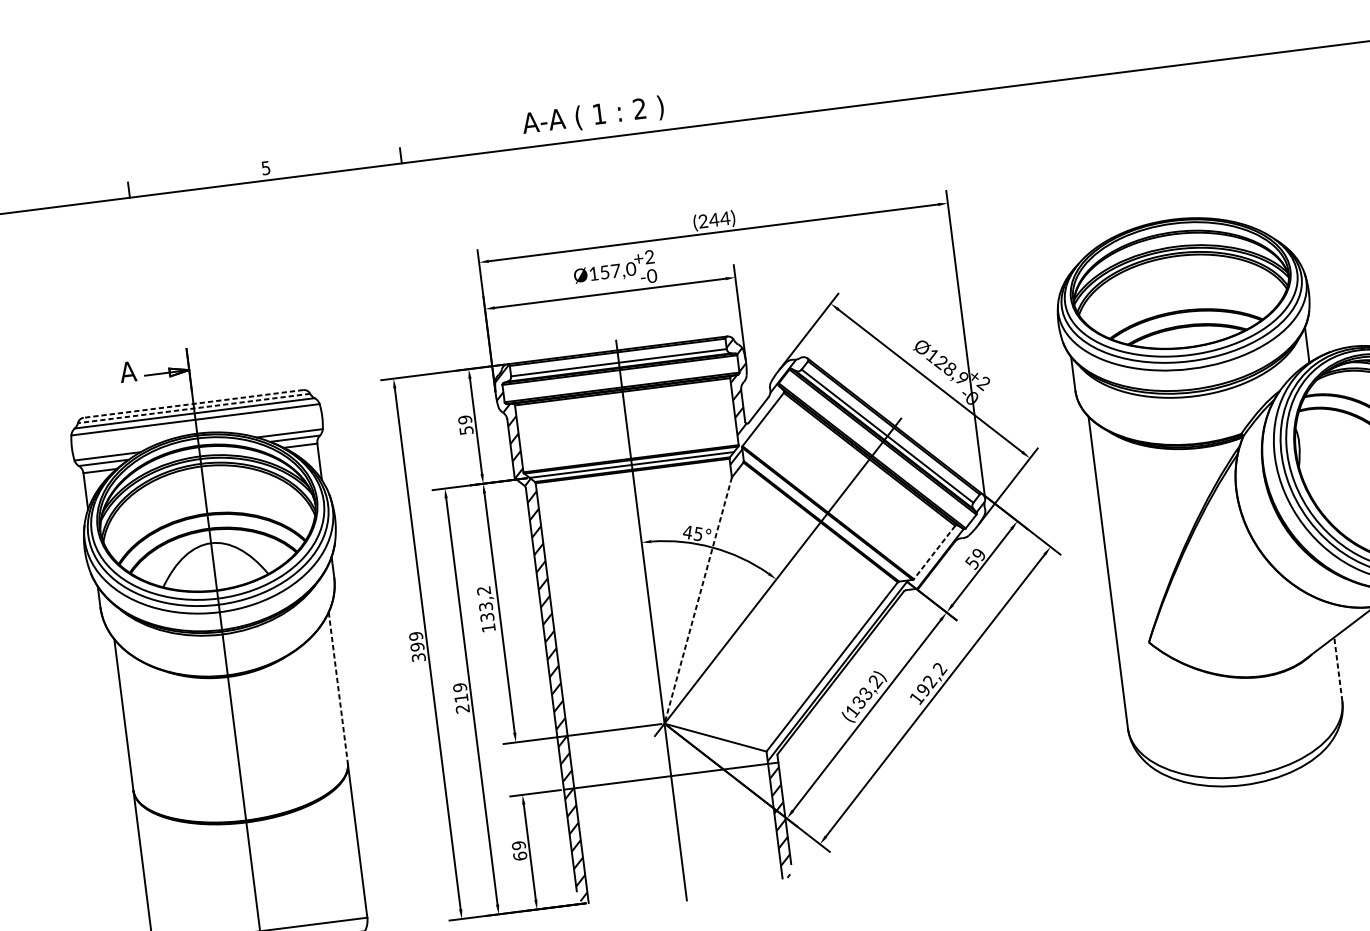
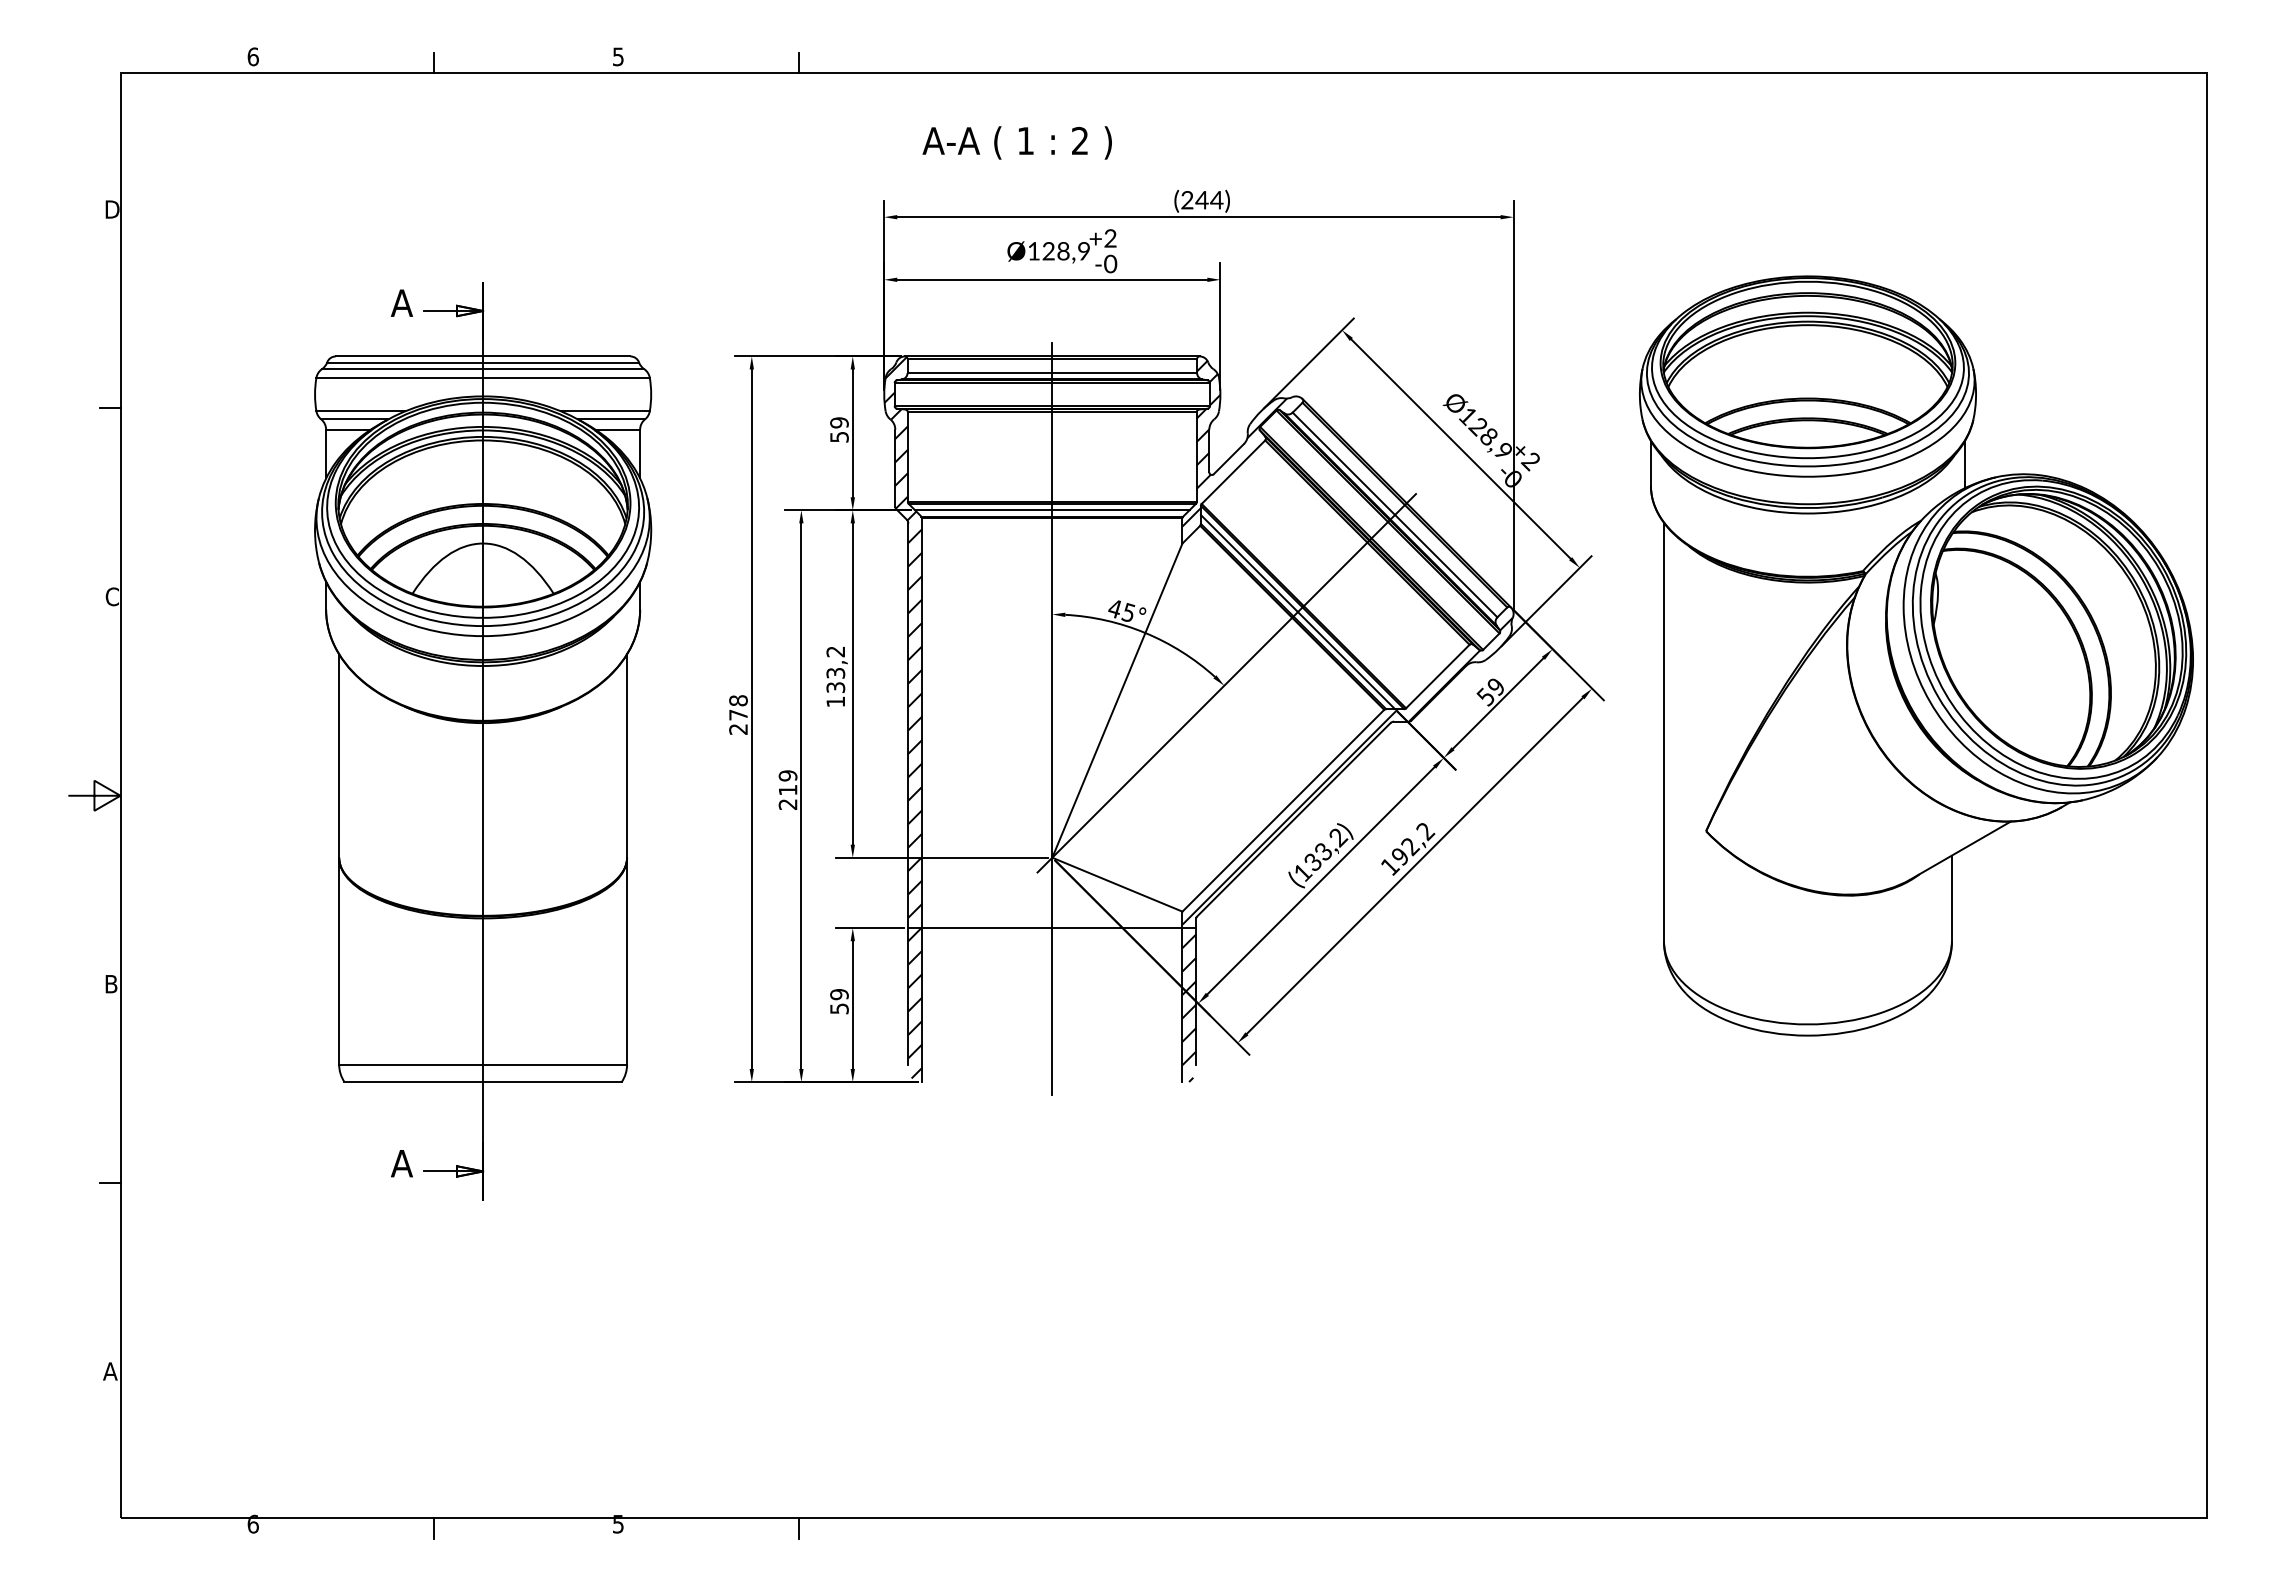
text: (592, 116) -> (1016, 142), moved
text: (618, 270) -> (1066, 251), Ø157,0 -> Ø128,9
line: (193, 404) -> (482, 356), dashed -> solid
line: (194, 408) -> (483, 362), dashed -> solid
line: (824, 518) -> (1297, 612), added
line: (934, 552) -> (1437, 676), dashed -> solid
line: (698, 601) -> (1117, 701), dashed -> solid
text: (417, 646) -> (738, 714), 399 -> 278
line: (1337, 669) -> (1951, 898), dashed -> solid
line: (338, 688) -> (627, 756), dashed -> solid
text: (520, 855) -> (839, 1008), 69 -> 59

